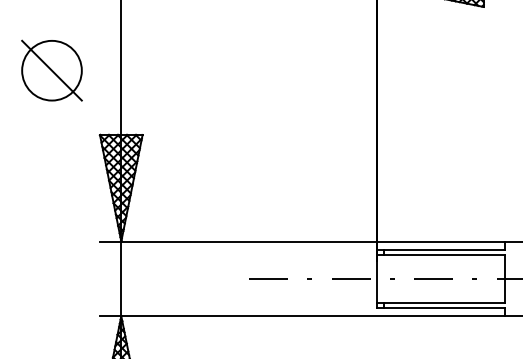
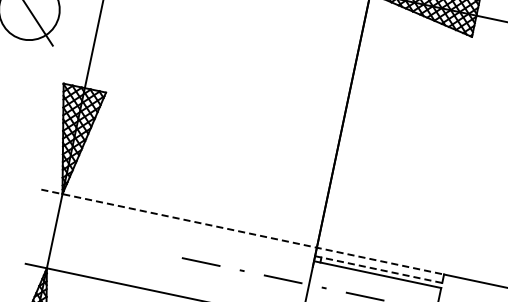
line: (302, 241) -> (242, 232), solid -> dashed
line: (441, 250) -> (378, 270), solid -> dashed

